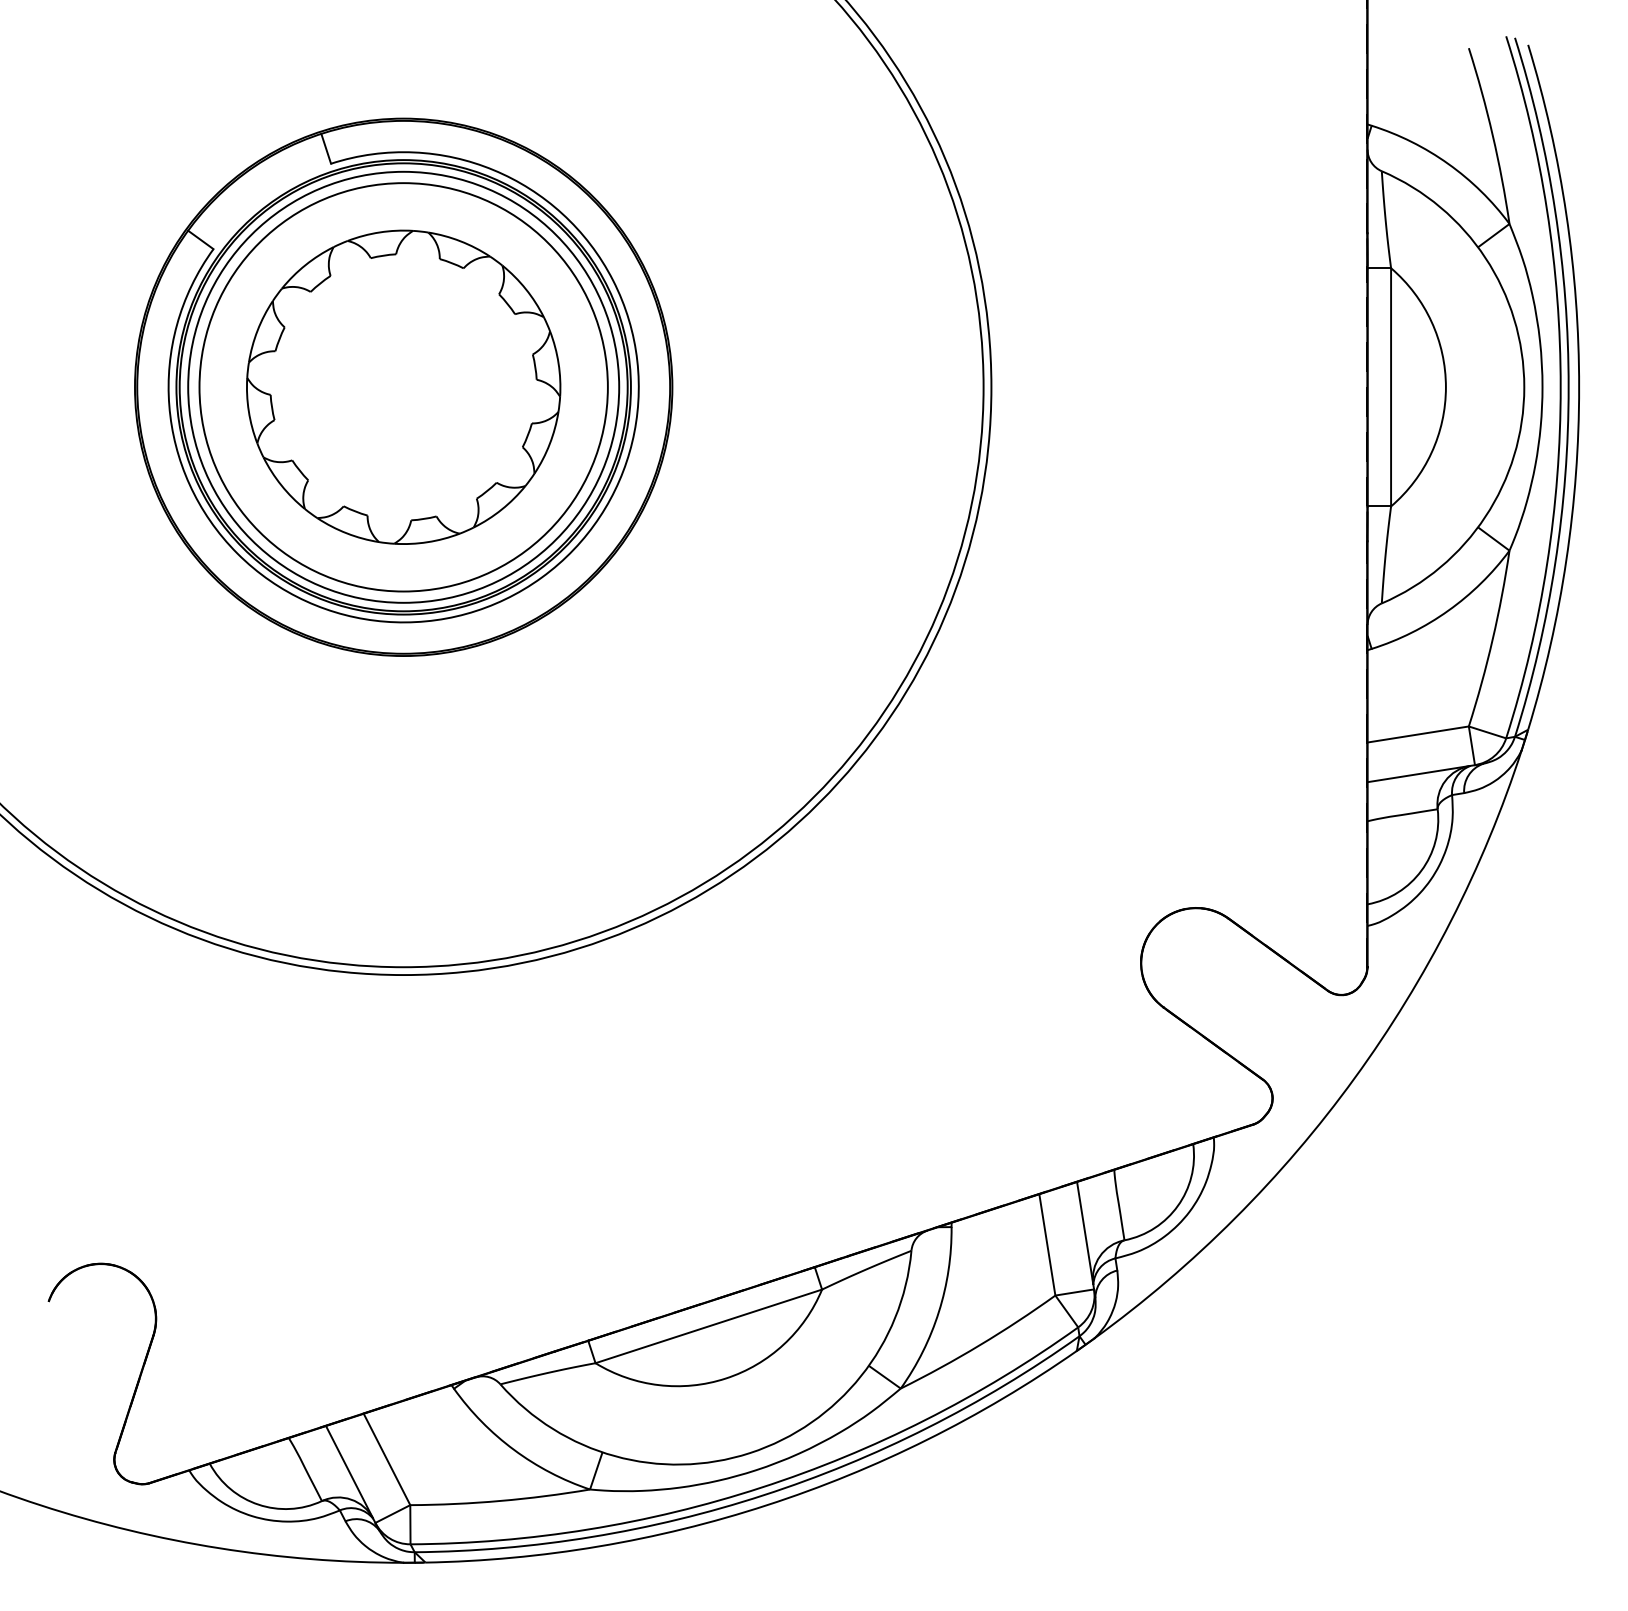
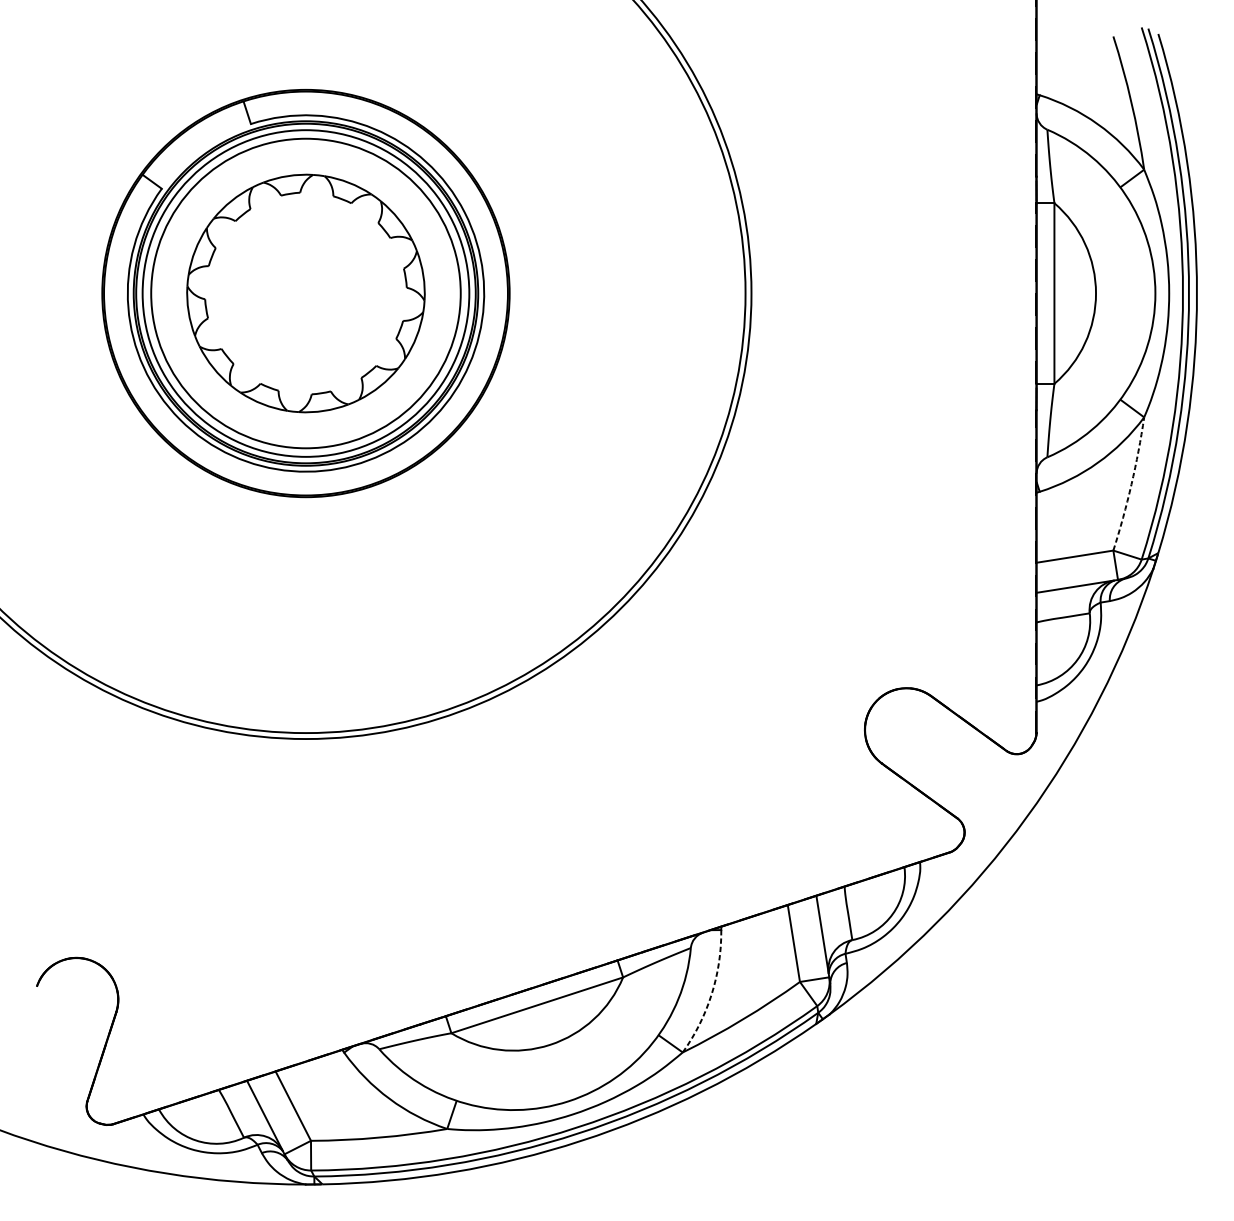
arc: (1492, 639) -> (1131, 484), solid -> dashed
arc: (938, 1311) -> (711, 994), solid -> dashed

